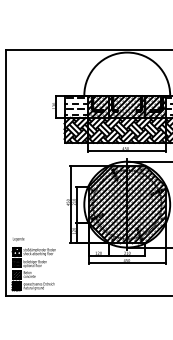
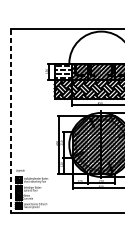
line: (5, 173) -> (10, 121), solid -> dashed

